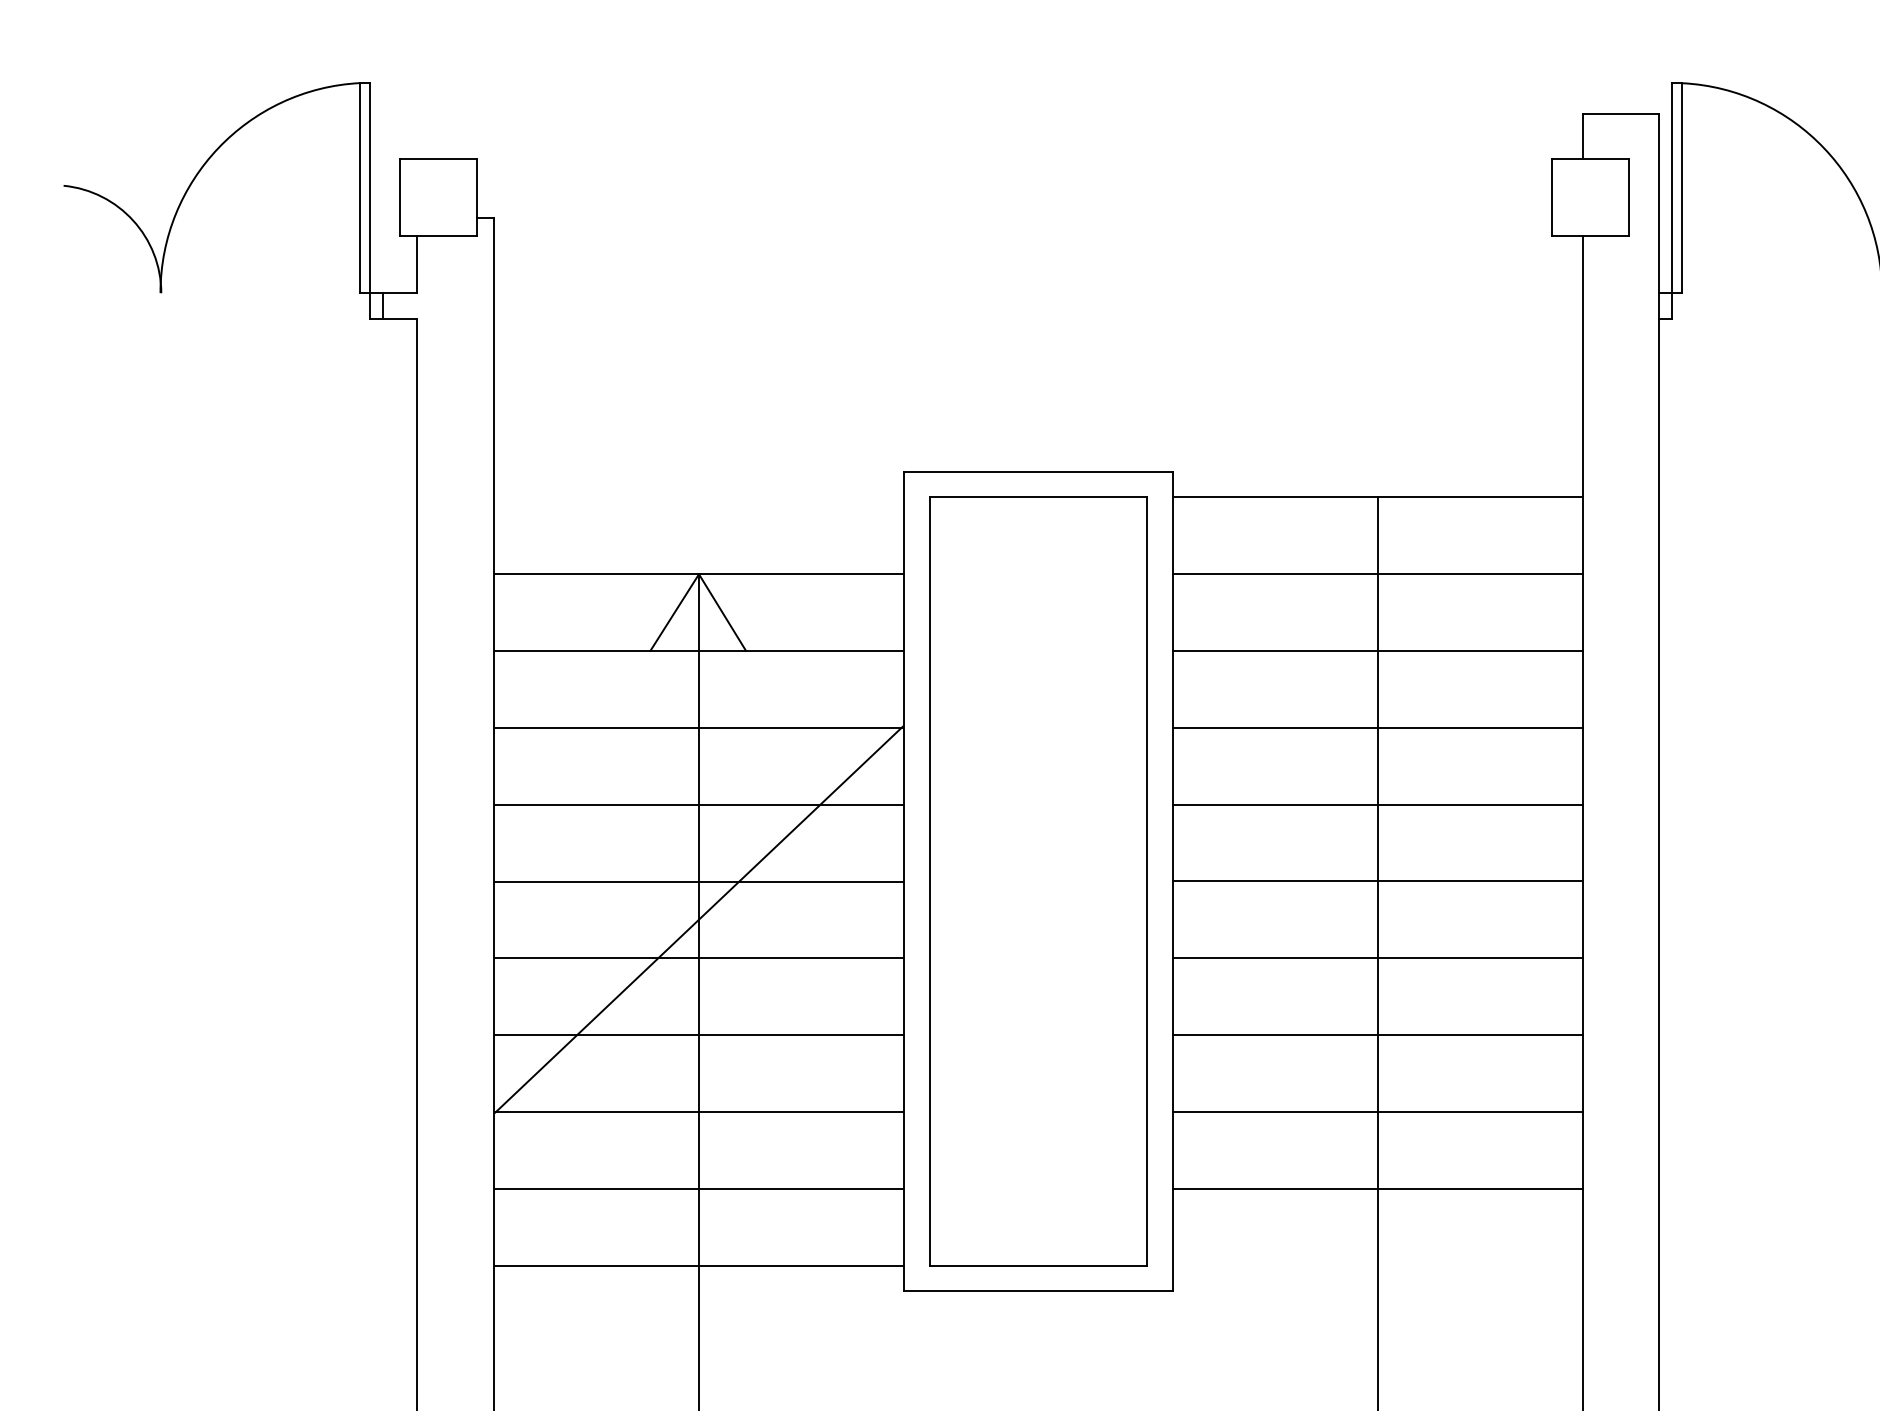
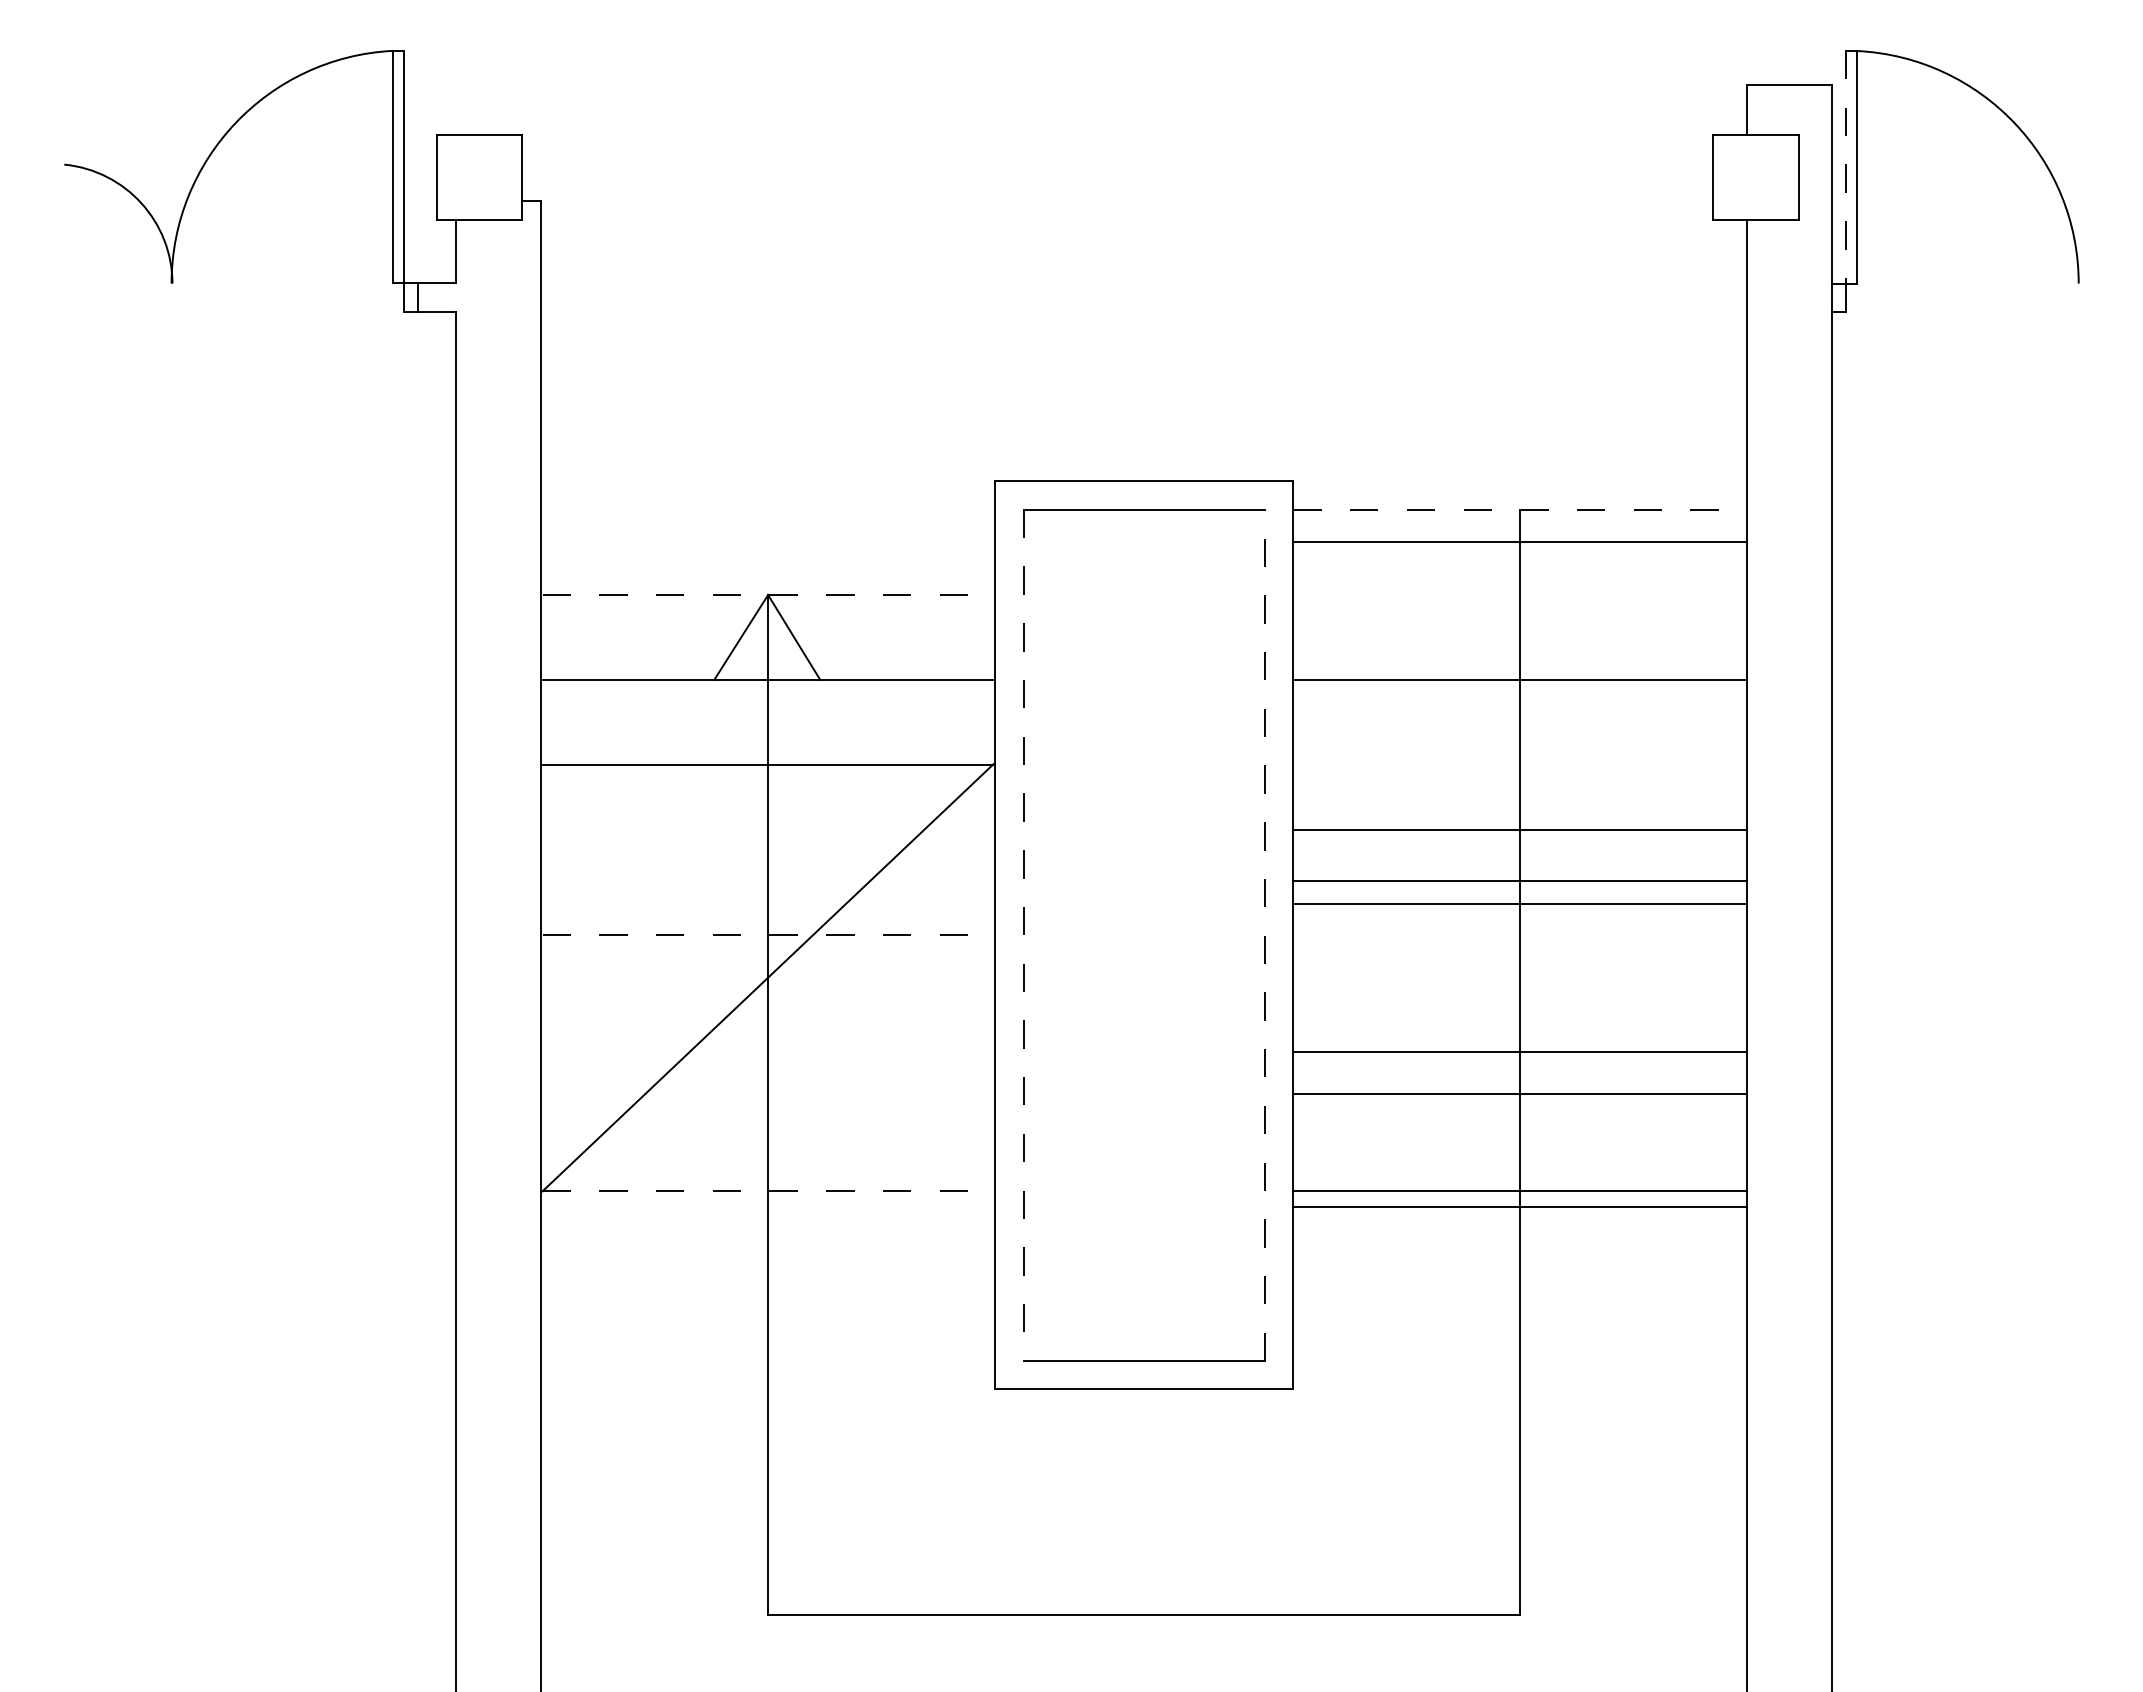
line: (1672, 188) -> (1846, 167), solid -> dashed
line: (1378, 497) -> (1520, 509), solid -> dashed
line: (1378, 573) -> (1520, 541), moved
line: (699, 574) -> (768, 595), solid -> dashed
line: (1378, 728) -> (1520, 830), moved
line: (698, 804) -> (767, 850), removed
line: (1378, 804) -> (1520, 904), moved
line: (699, 881) -> (768, 935), solid -> dashed
line: (929, 881) -> (1023, 935), solid -> dashed
line: (1147, 881) -> (1264, 935), solid -> dashed
line: (1378, 881) -> (1520, 881), moved
line: (698, 958) -> (767, 1020), removed
line: (1378, 958) -> (1520, 1094), moved
line: (698, 1035) -> (767, 1105), removed
line: (1378, 1035) -> (1520, 1051), moved
line: (699, 1111) -> (768, 1190), solid -> dashed
line: (698, 1188) -> (767, 1275), removed
line: (1378, 1188) -> (1520, 1206), moved
line: (698, 1265) -> (767, 1360), removed

